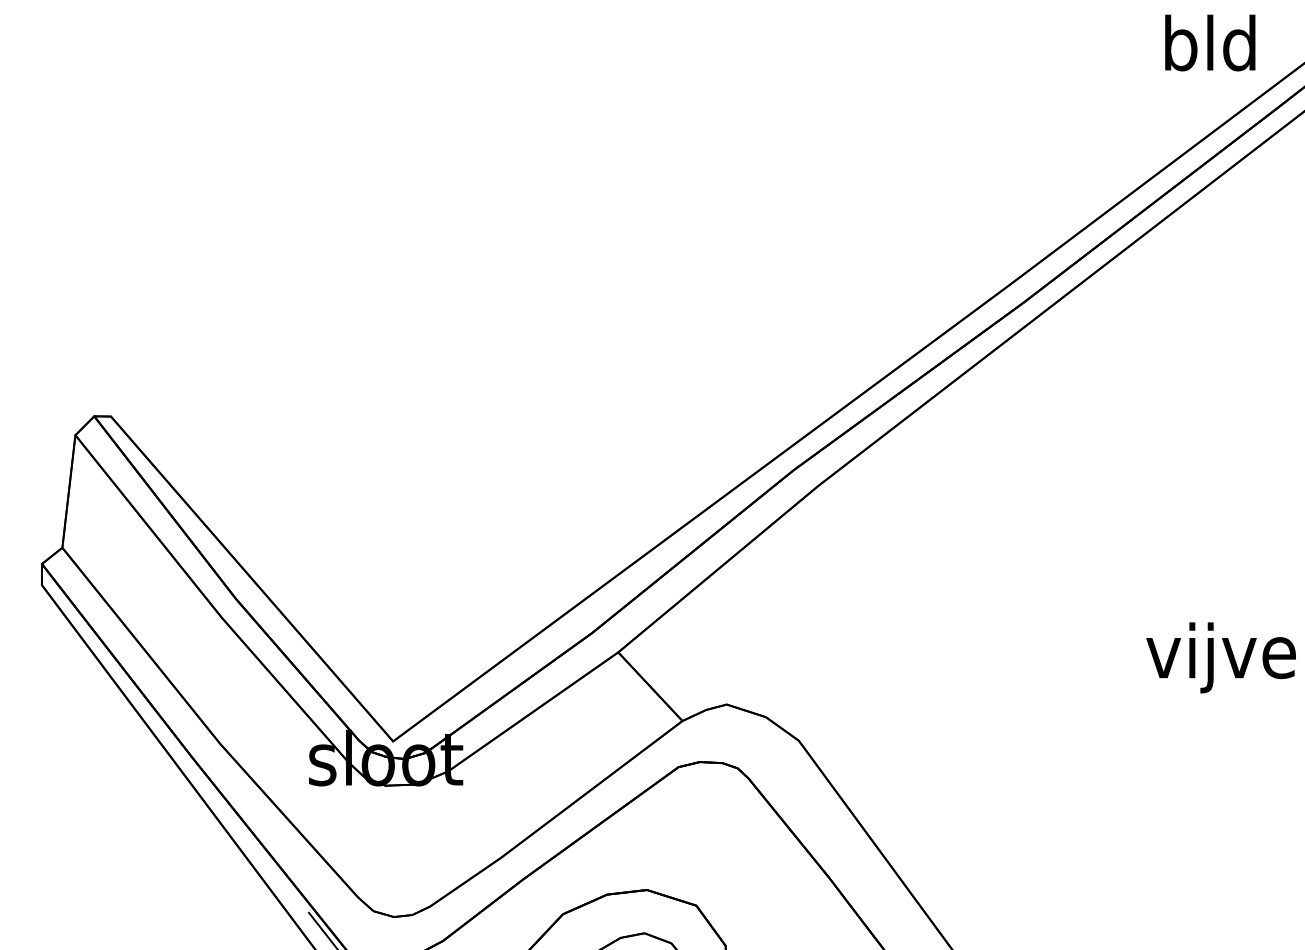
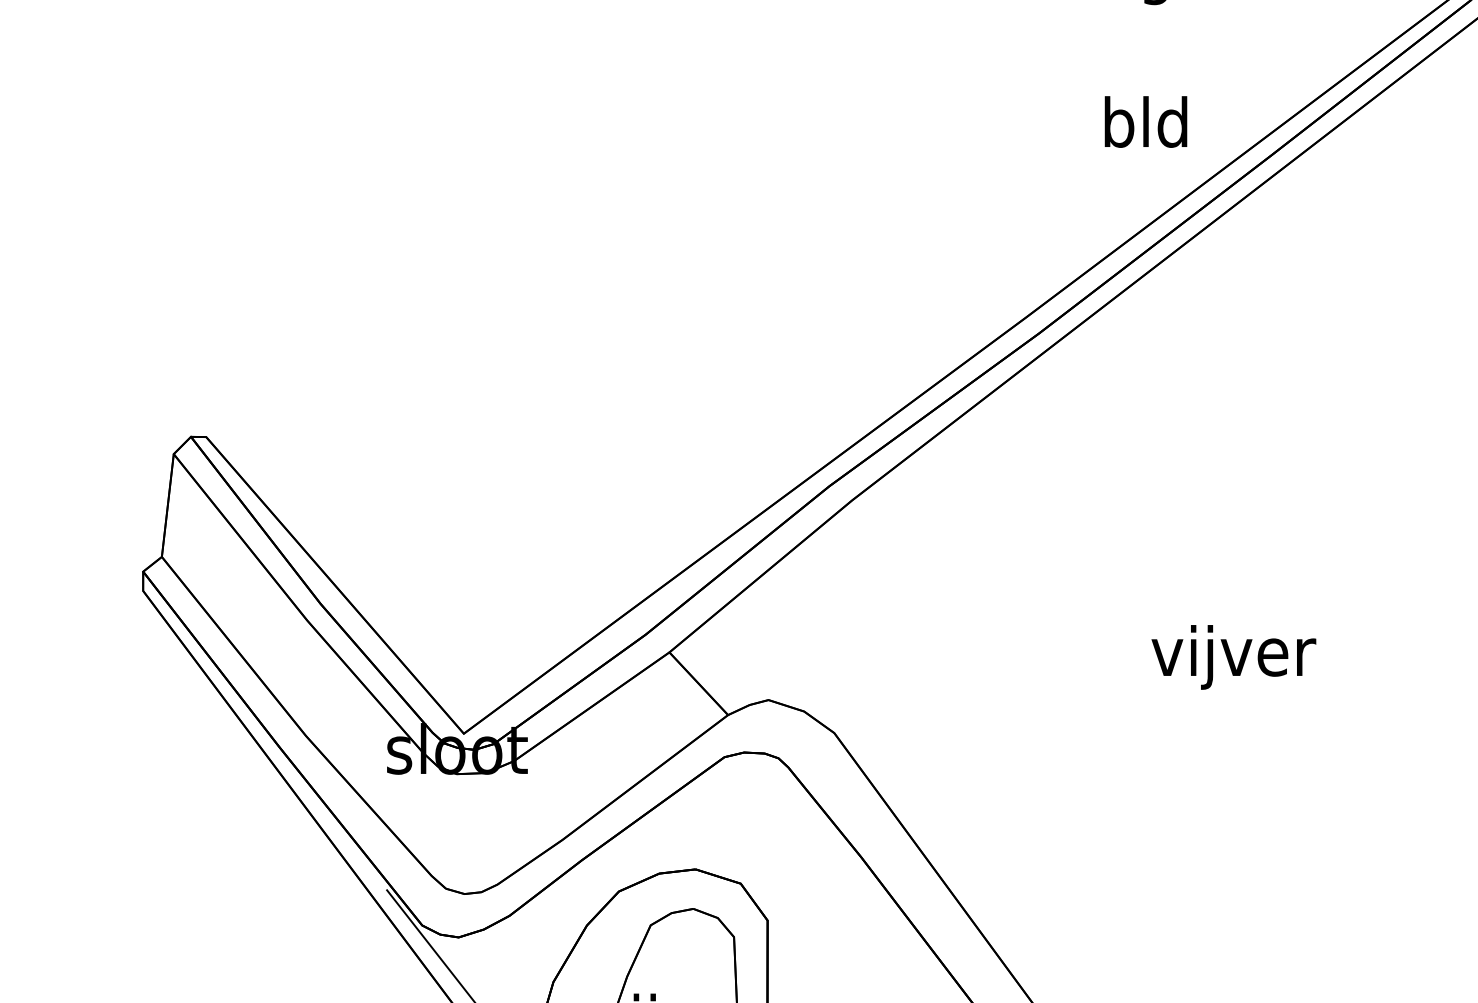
text: (1209, 42) -> (1145, 121), moved

